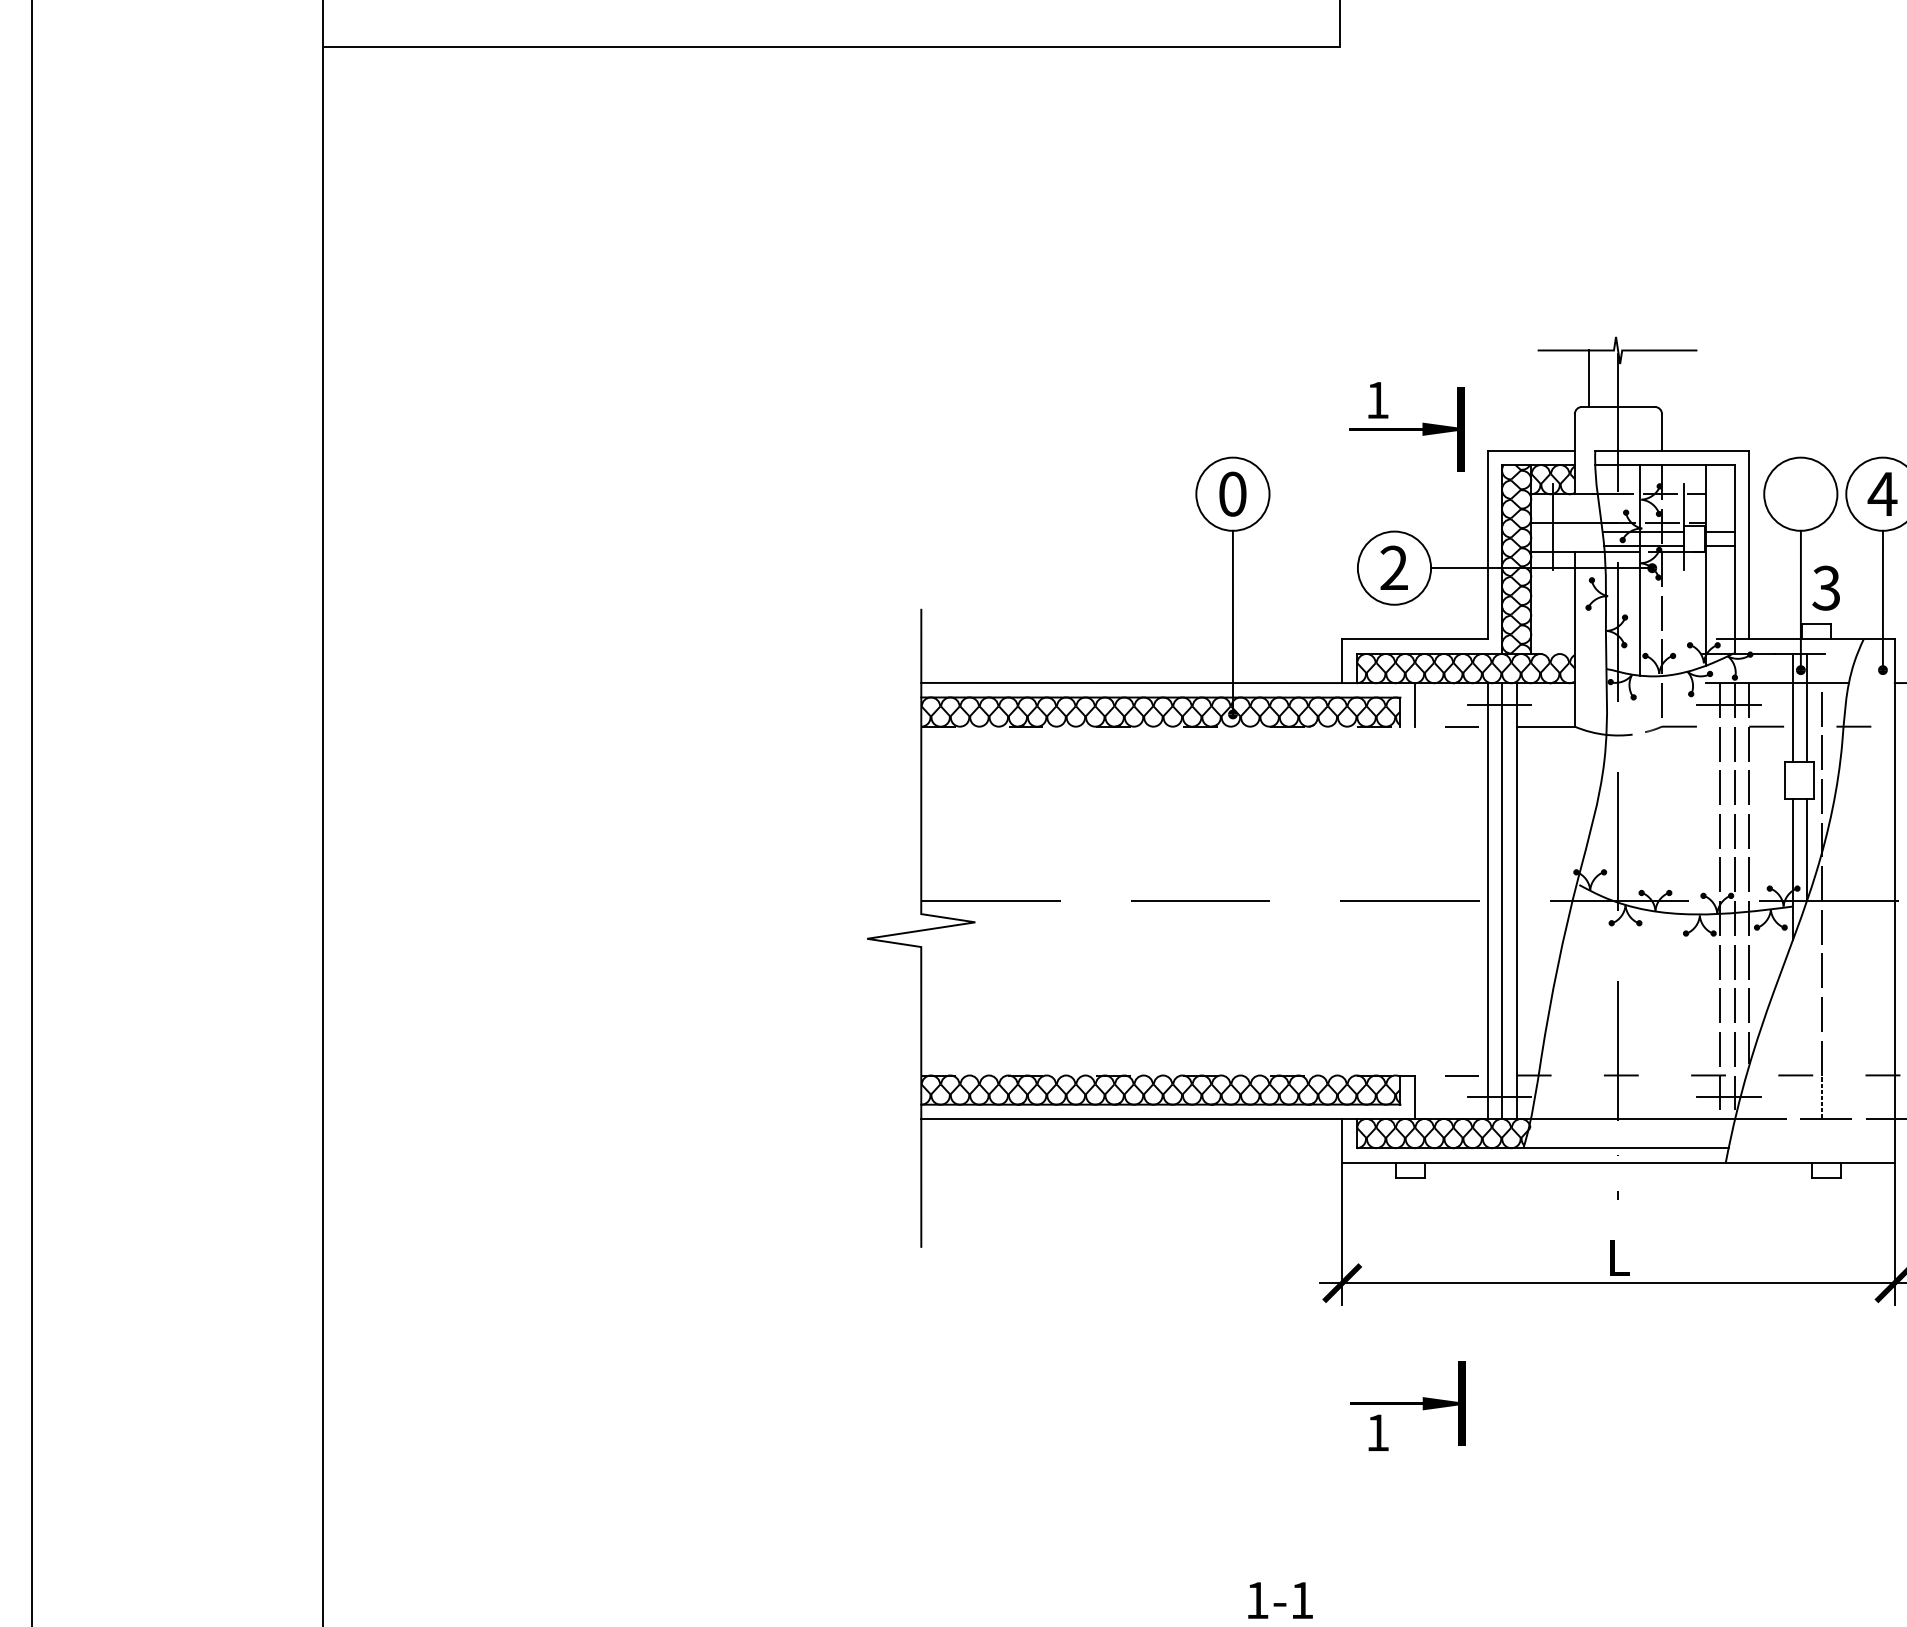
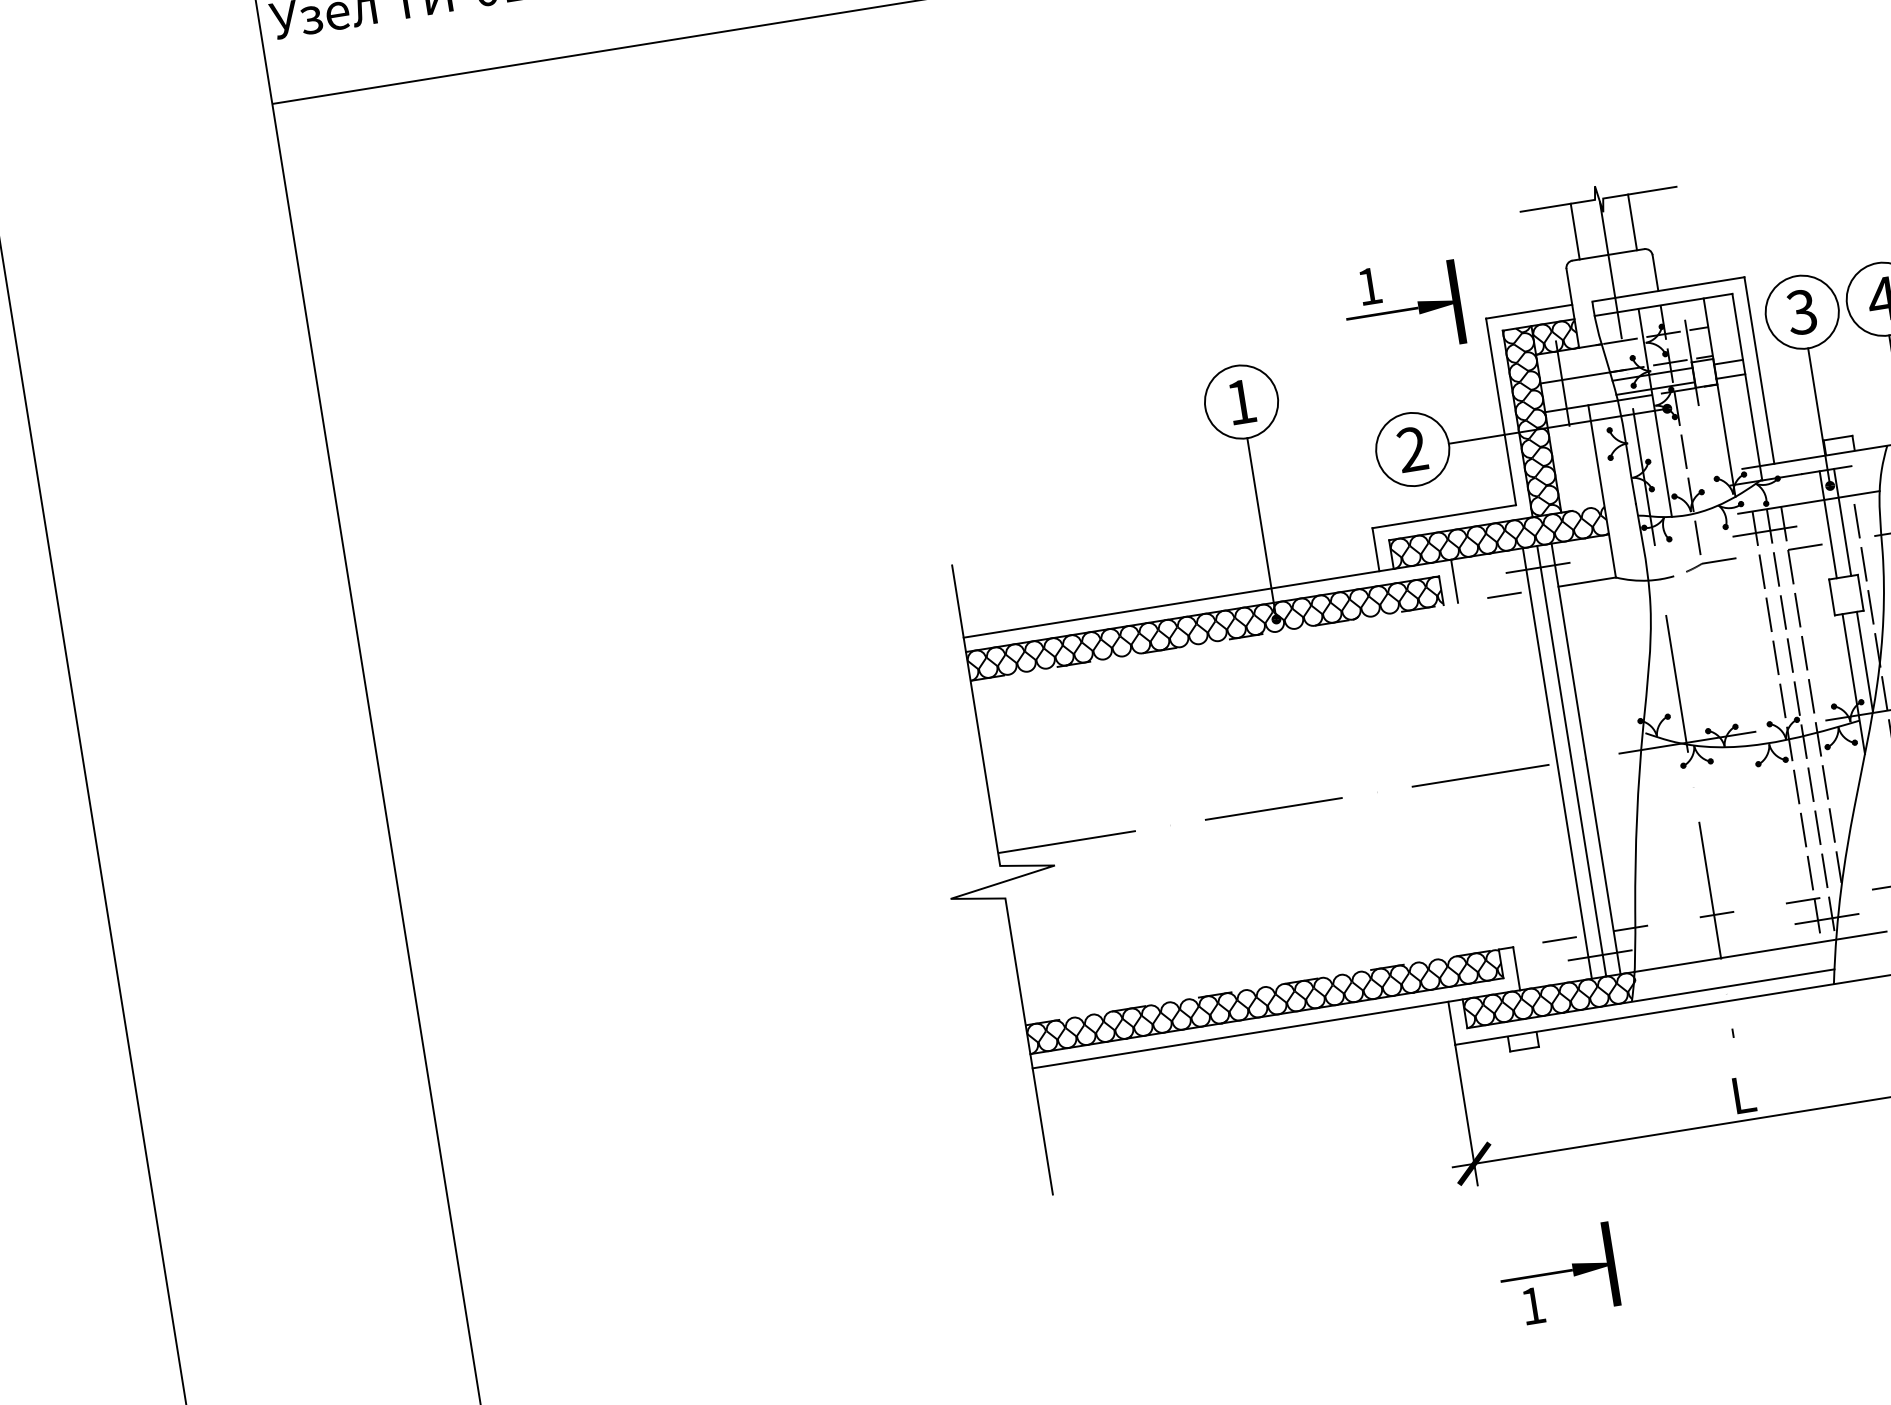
line: (1647, 378) -> (1632, 222), added
text: (1232, 493) -> (1241, 401), 0 -> 1
text: (1825, 587) -> (1800, 311), moved

